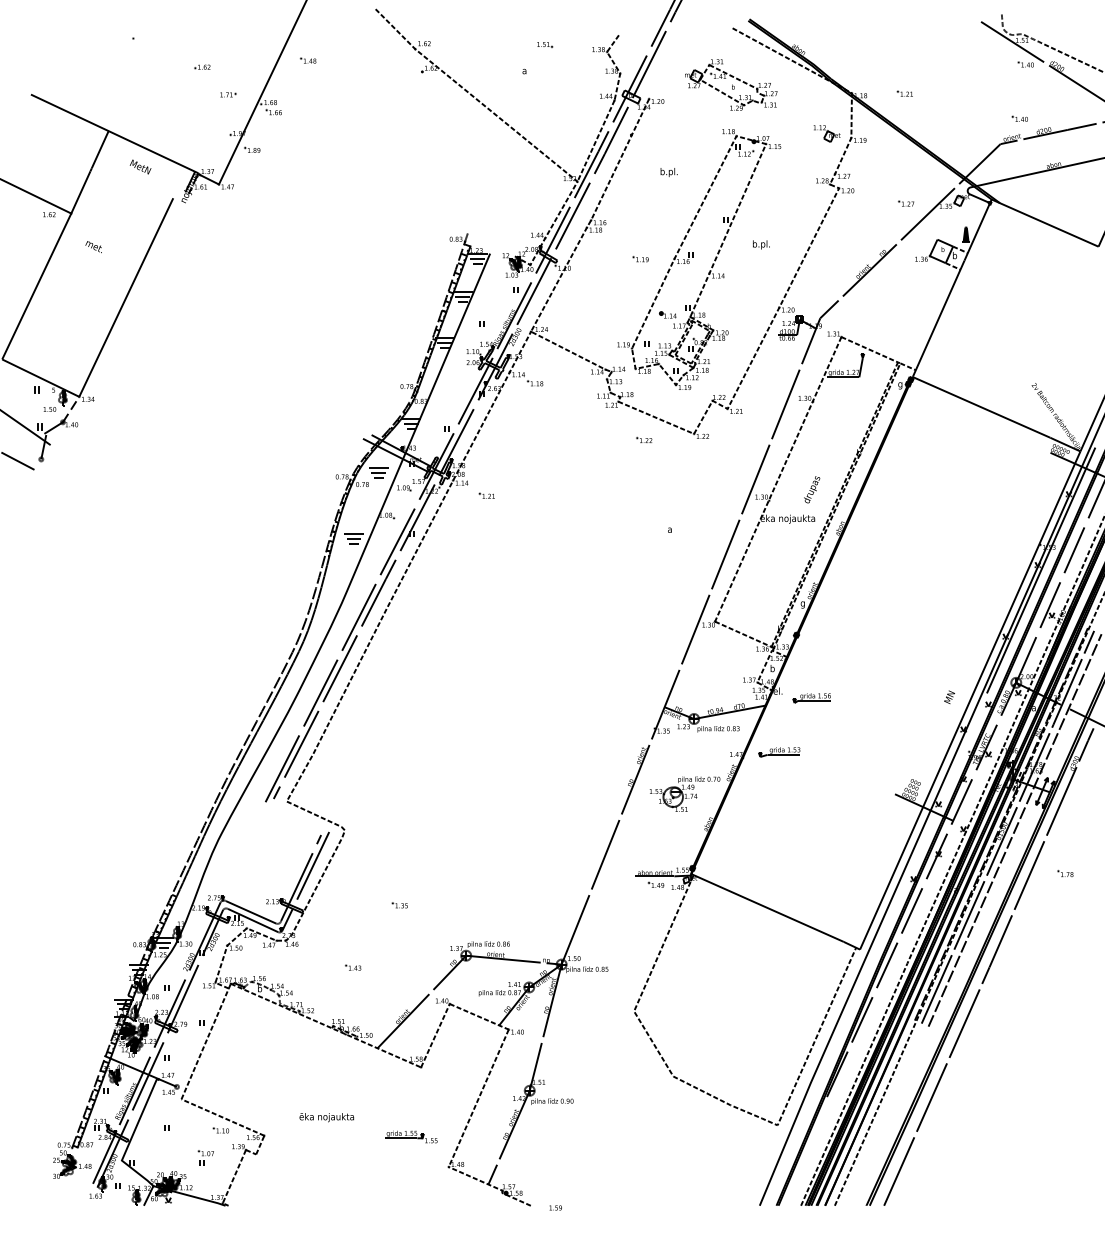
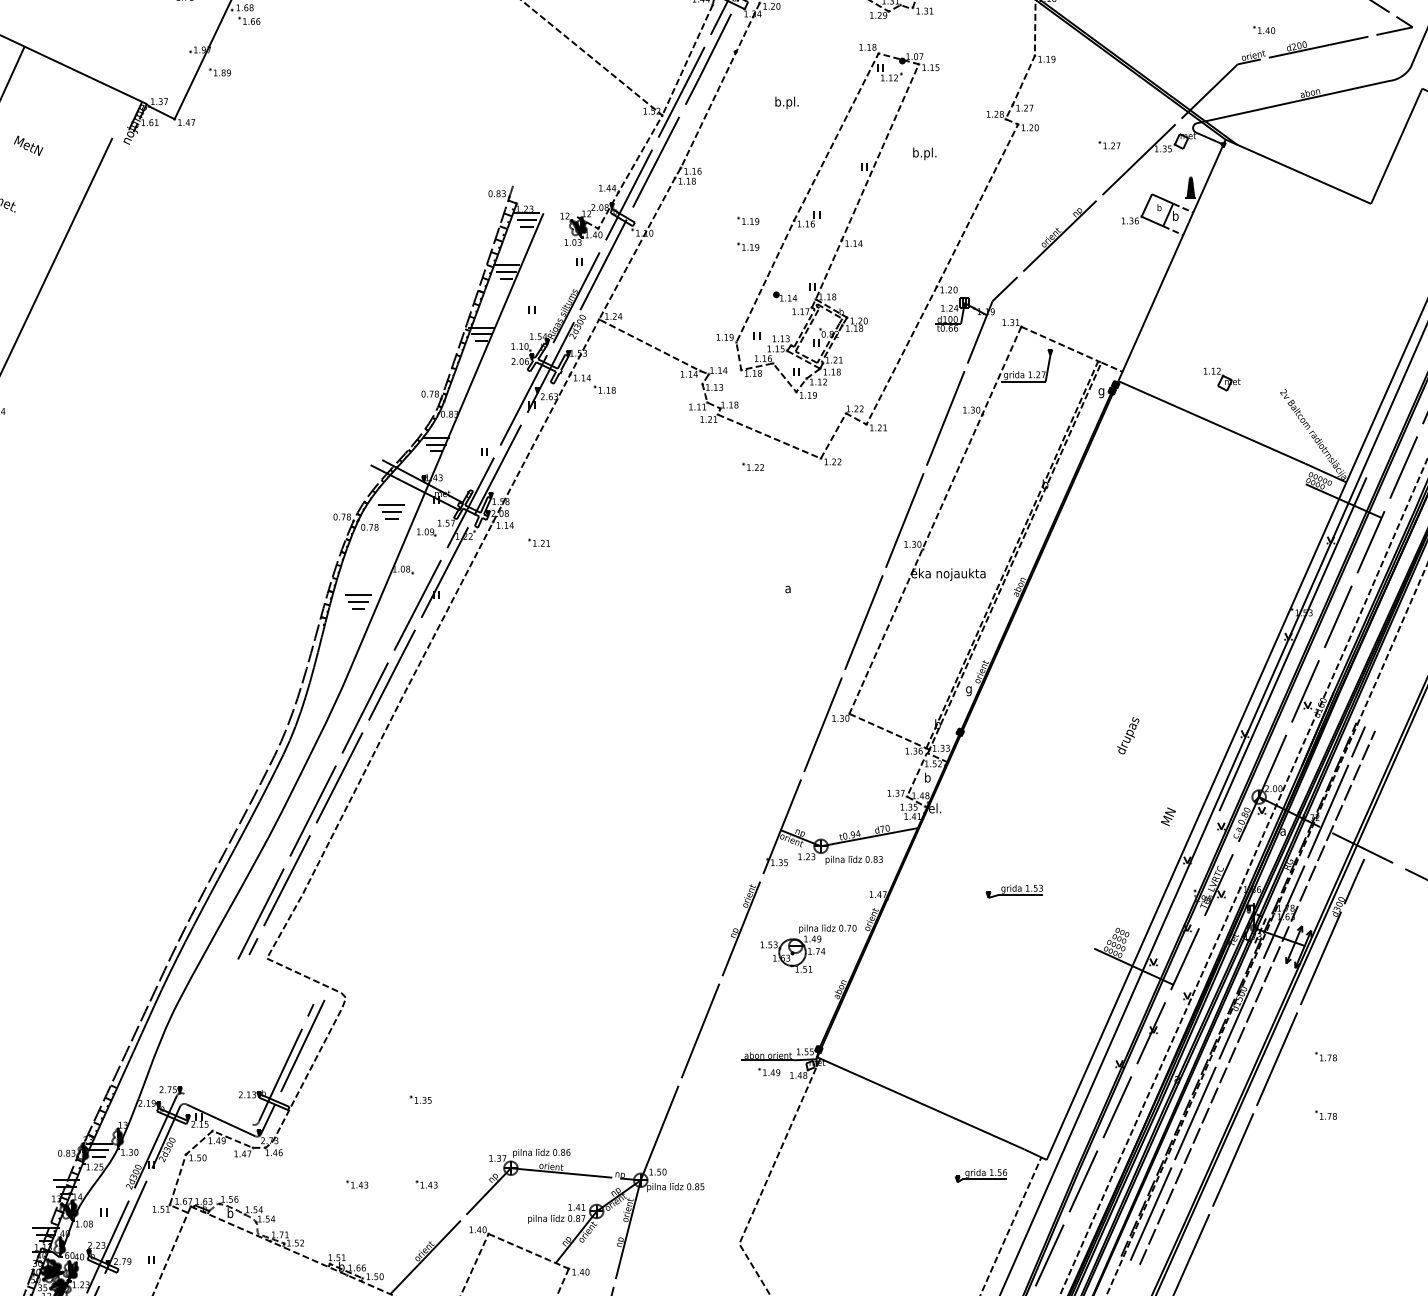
part: (826, 133) -> (1221, 379), moved
text: (140, 166) -> (28, 145), moved
text: (761, 244) -> (924, 153), moved
part: (640, 278) -> (748, 247), added
text: (812, 489) -> (1128, 735), moved
part: (811, 698) -> (980, 1176), moved
part: (779, 752) -> (1014, 891), moved
line: (251, 912) -> (218, 1109), removed
part: (1065, 916) -> (1326, 1114), added
part: (404, 967) -> (427, 1184), added

